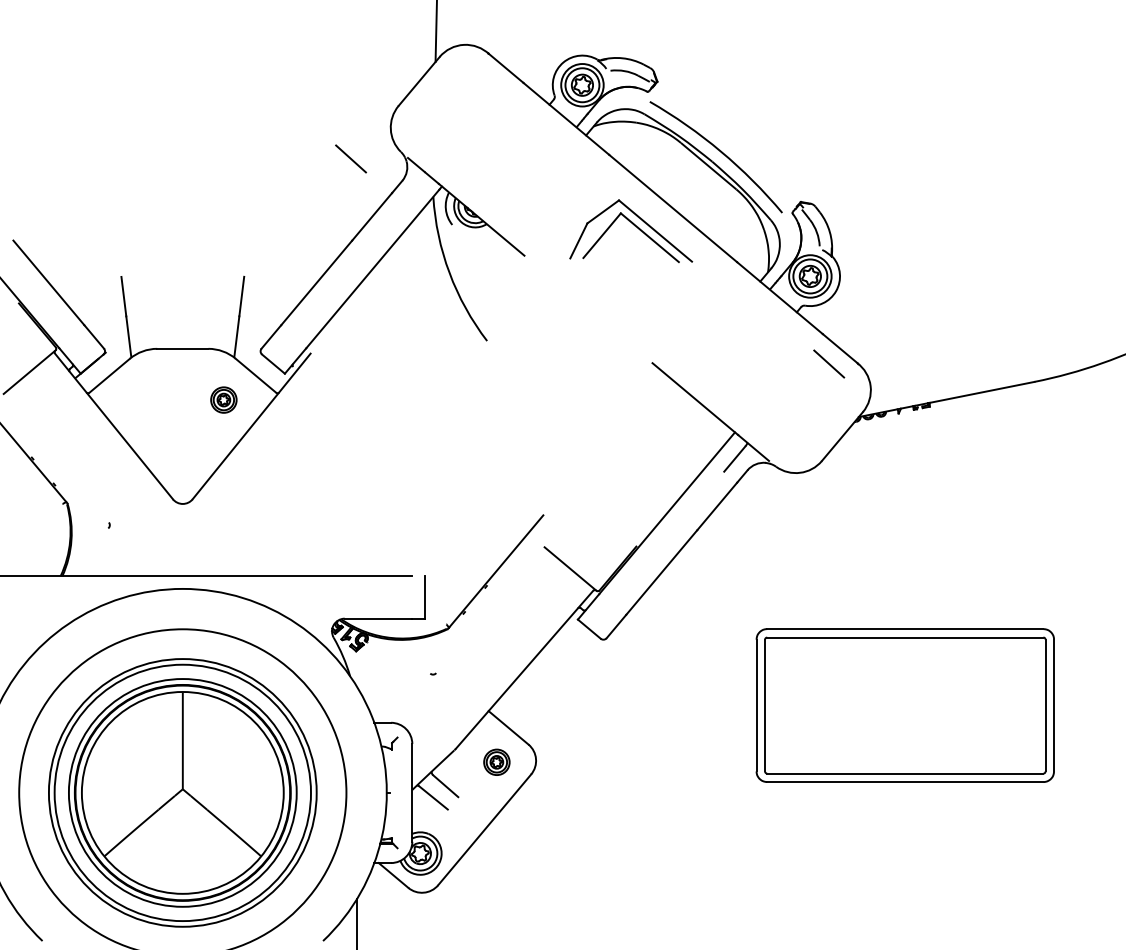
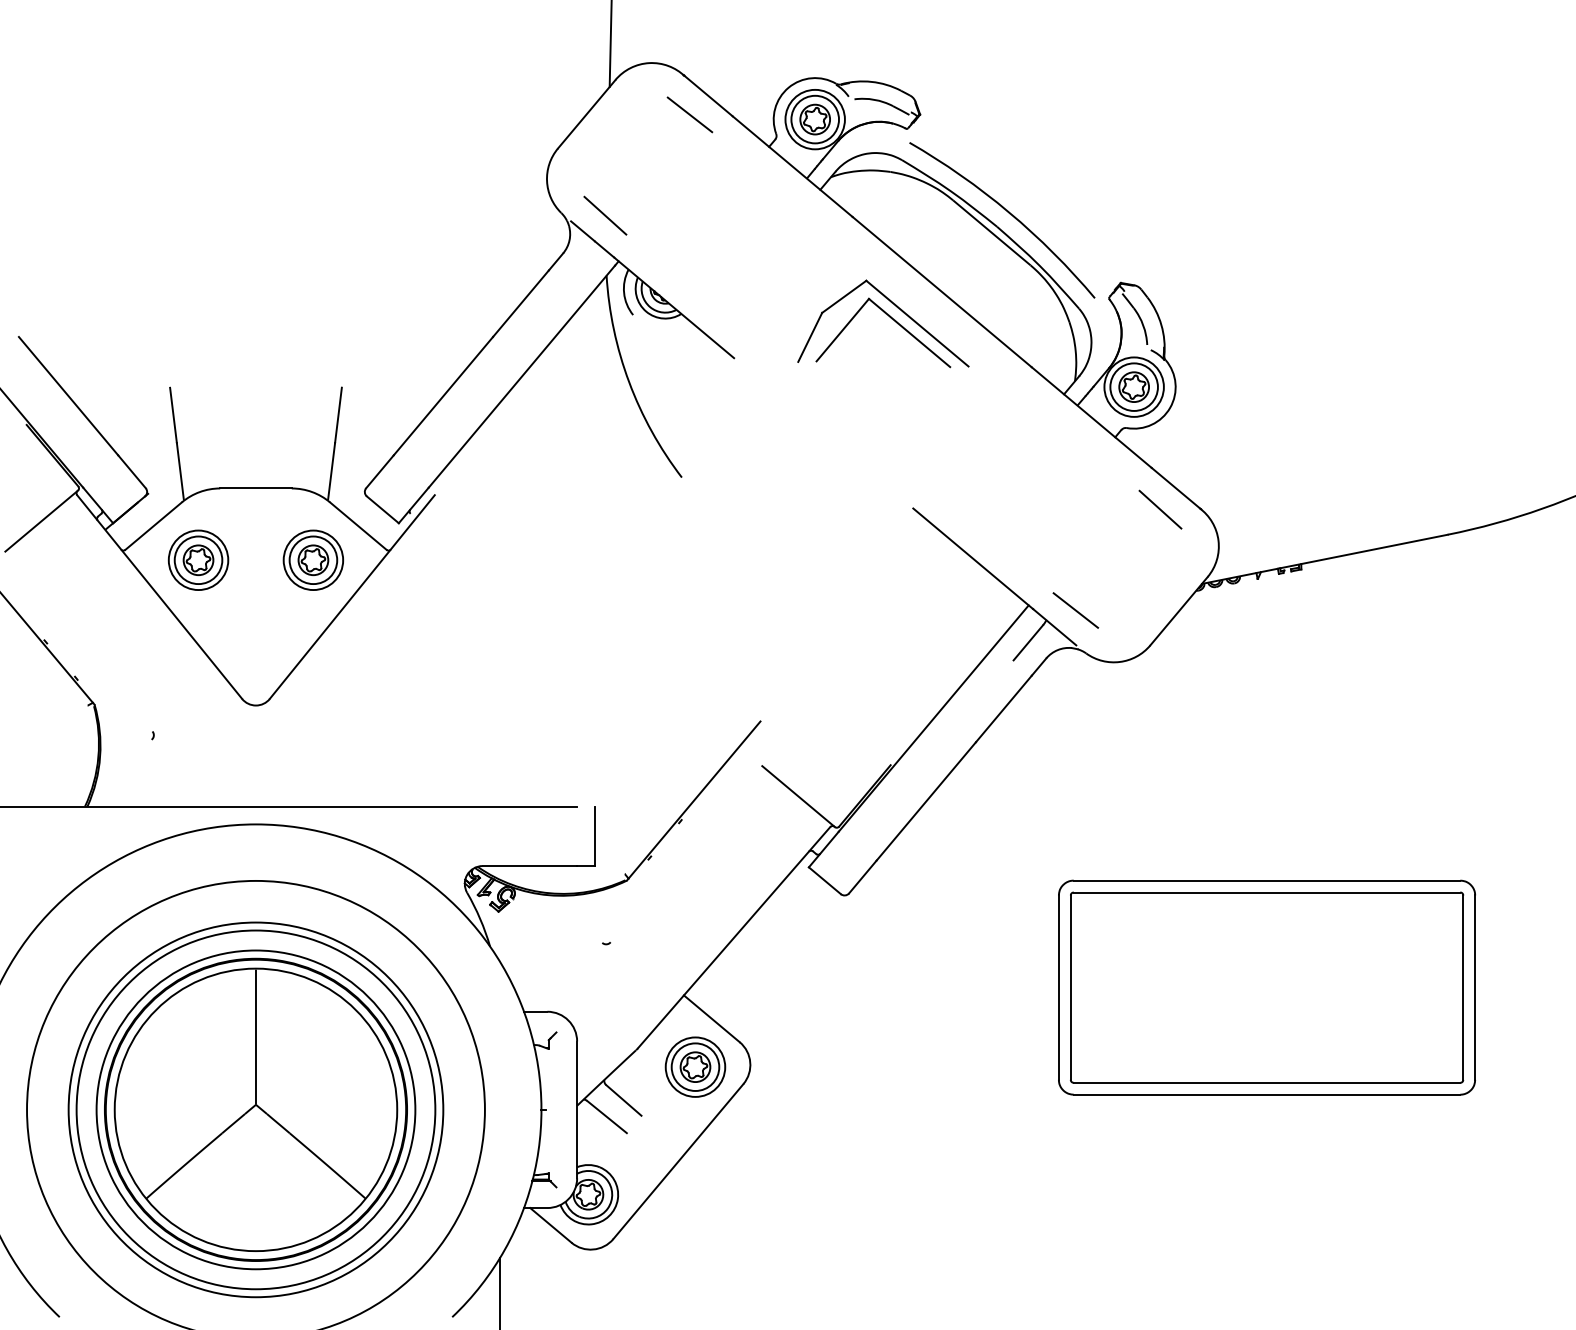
line: (492, 81) -> (689, 114), added
line: (351, 158) -> (605, 215), moved
part: (141, 399) -> (198, 559), added
part: (223, 399) -> (313, 559), size x1.67
line: (768, 436) -> (1075, 610), added
part: (496, 761) -> (695, 1066), size x1.67

